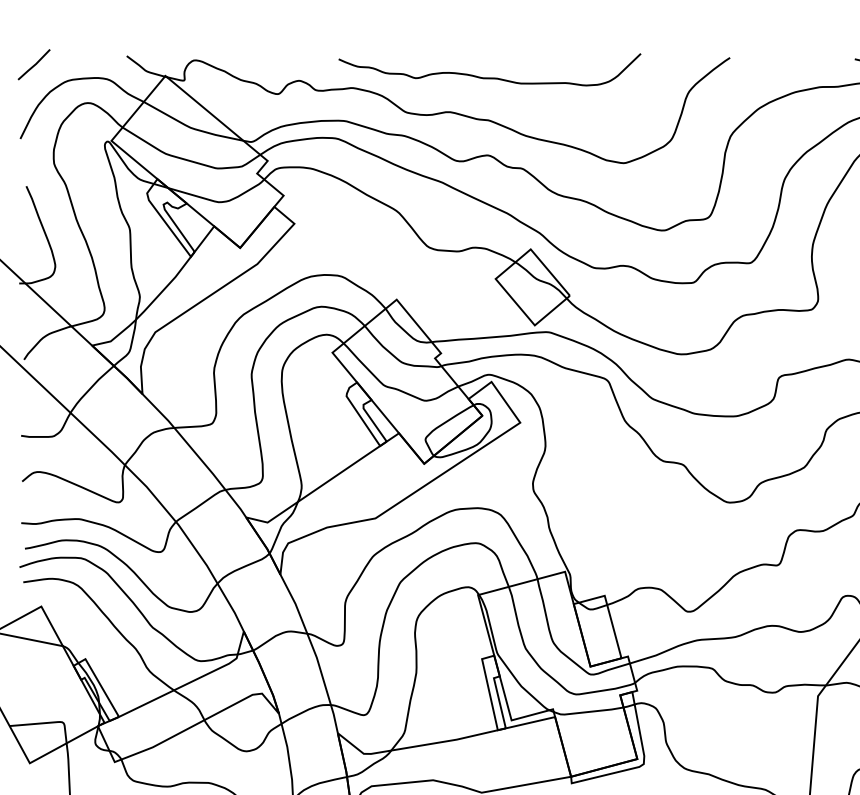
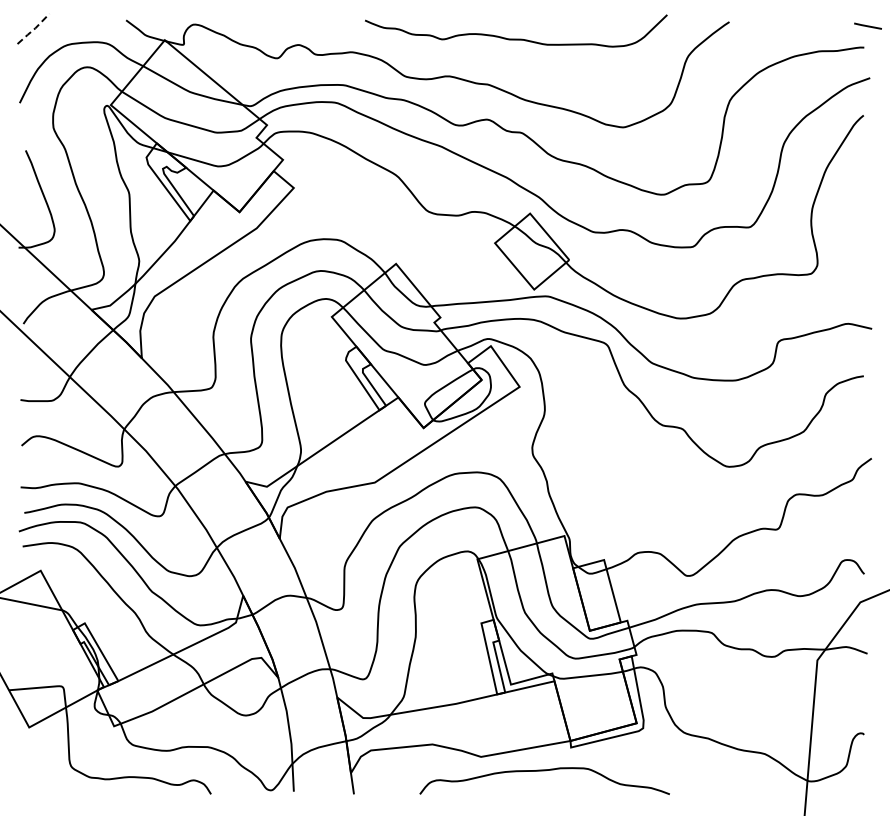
line: (35, 65) -> (34, 29), solid -> dashed
curve: (490, 77) -> (516, 38), moved

